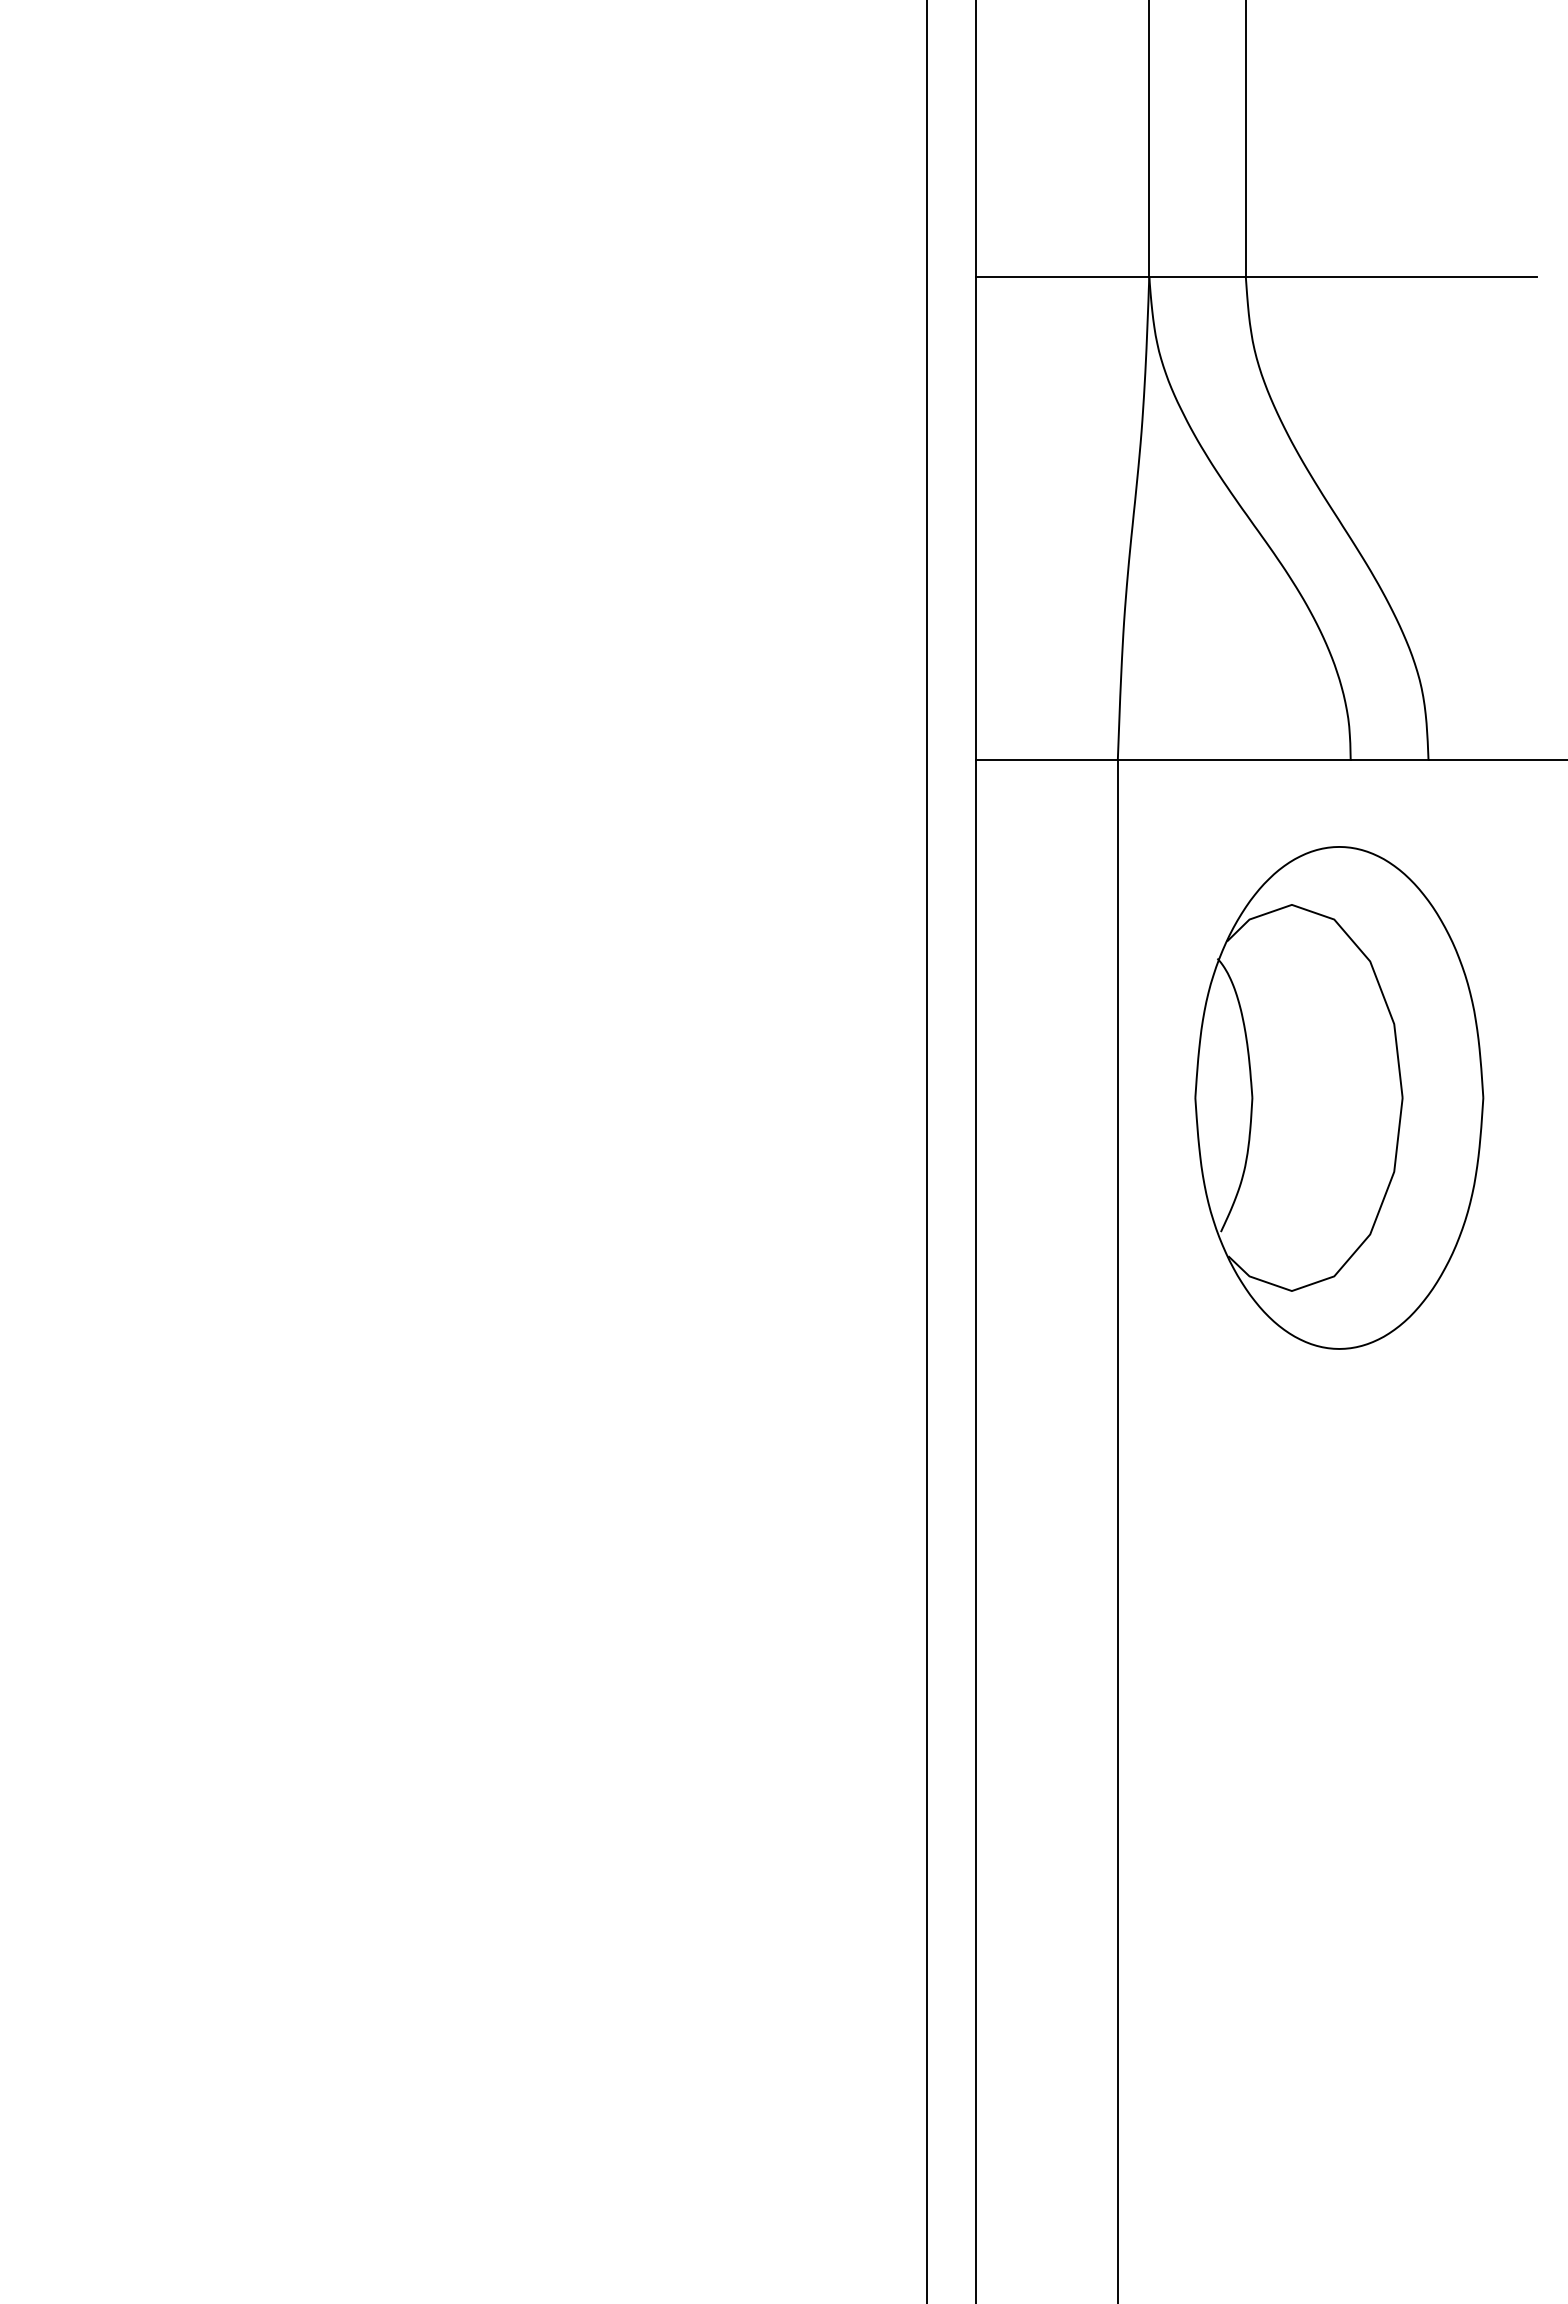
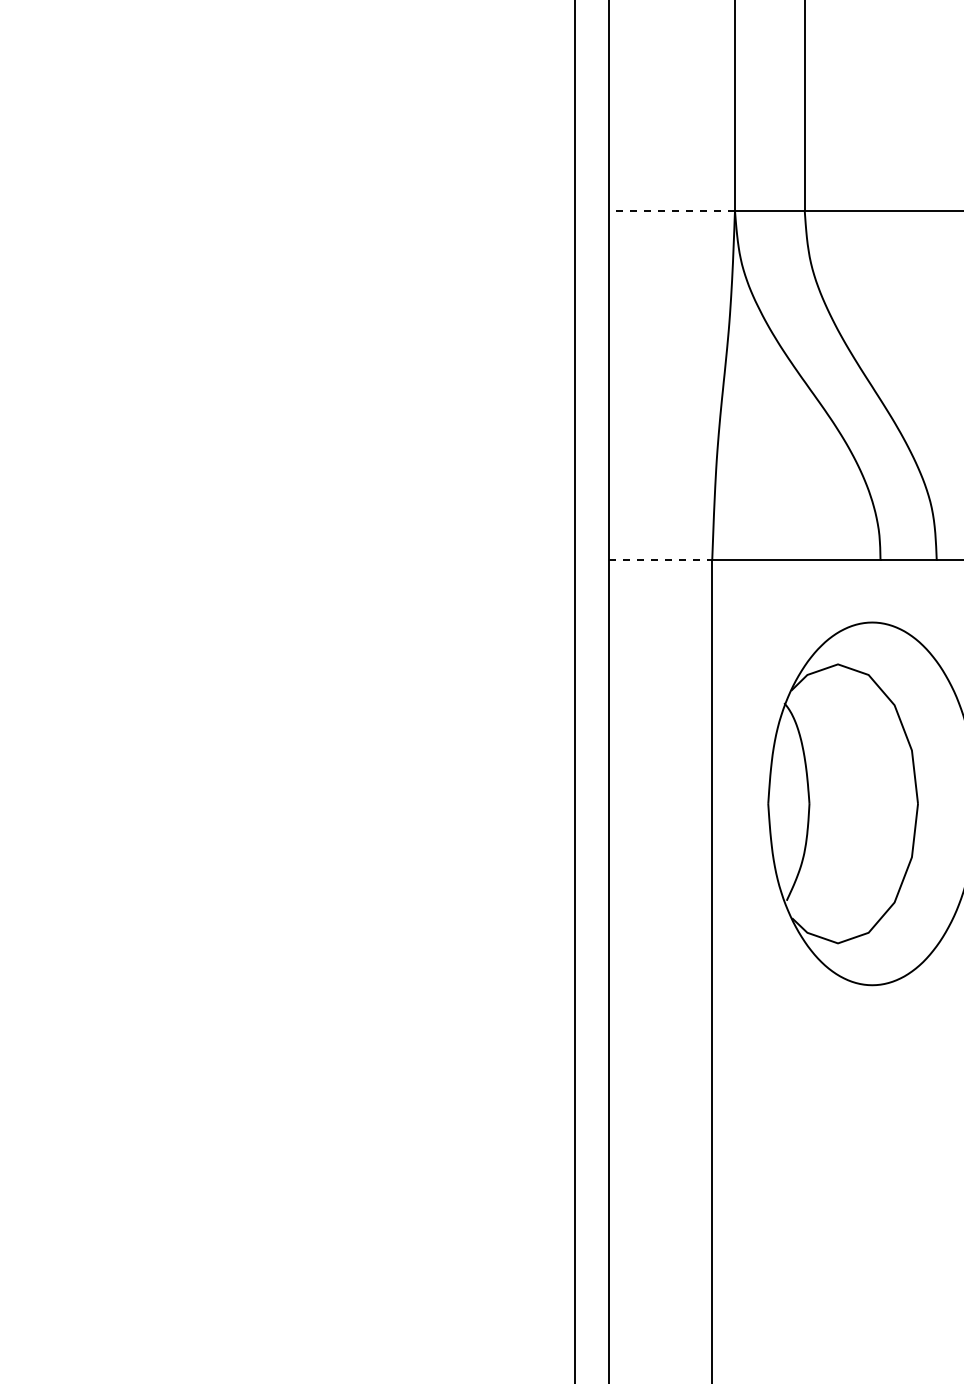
line: (1062, 277) -> (672, 211), solid -> dashed
line: (1047, 760) -> (661, 560), solid -> dashed

